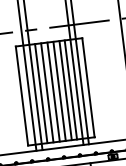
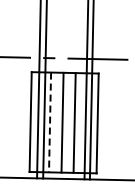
line: (70, 90) -> (79, 123), removed
line: (59, 91) -> (68, 122), removed
line: (47, 92) -> (56, 122), removed
line: (41, 93) -> (50, 122), solid -> dashed

